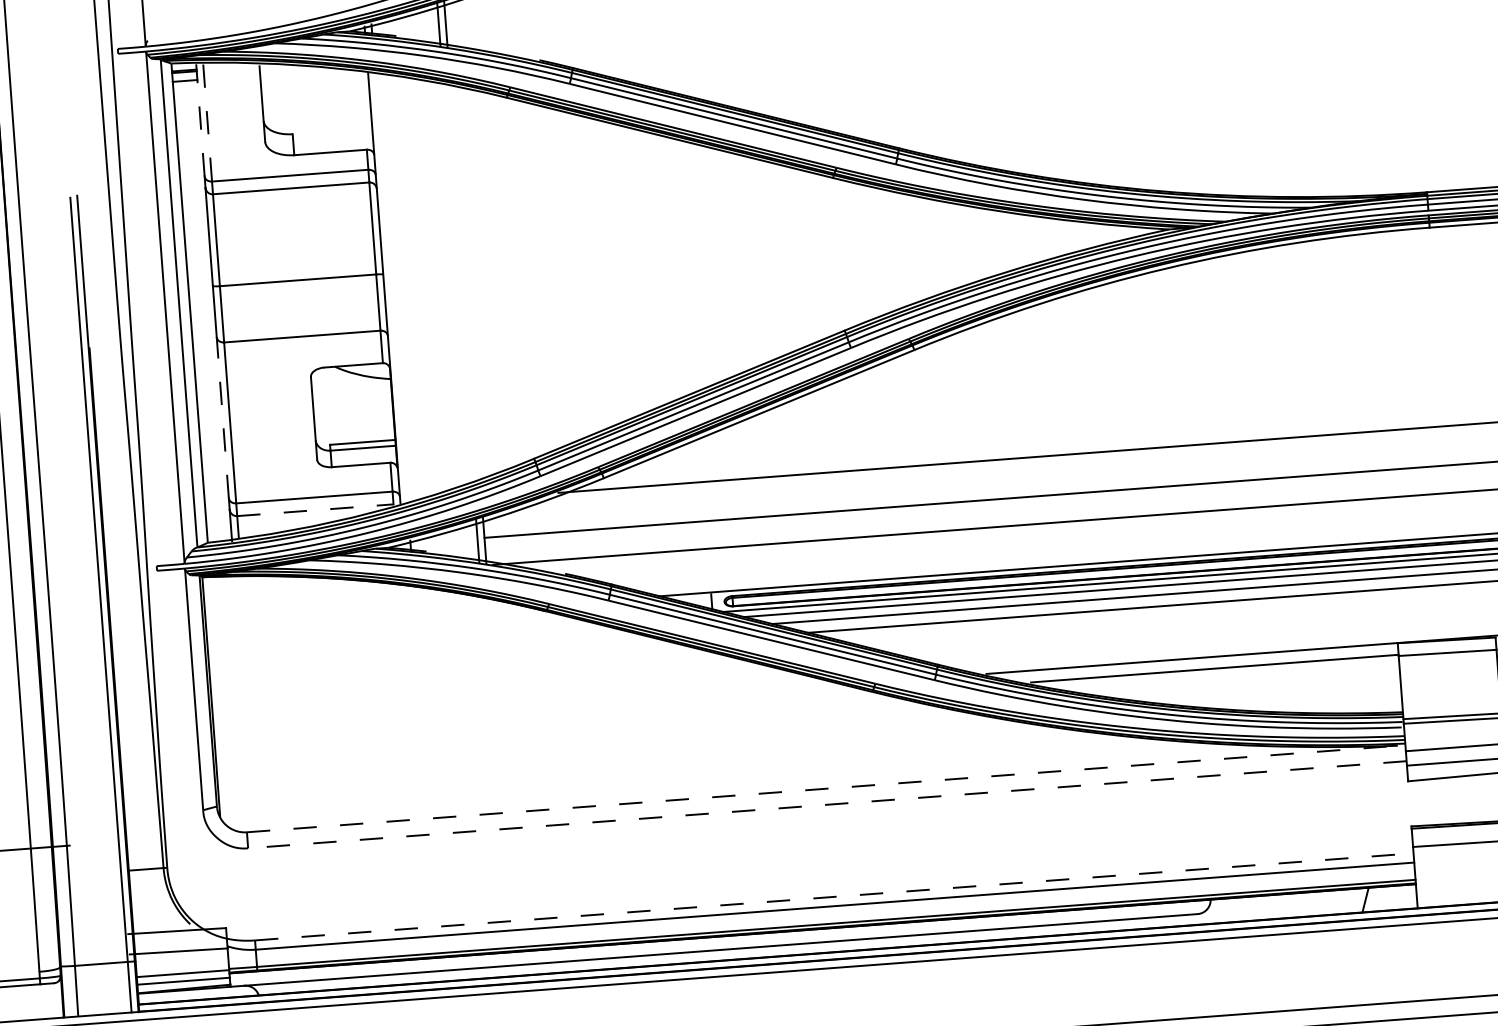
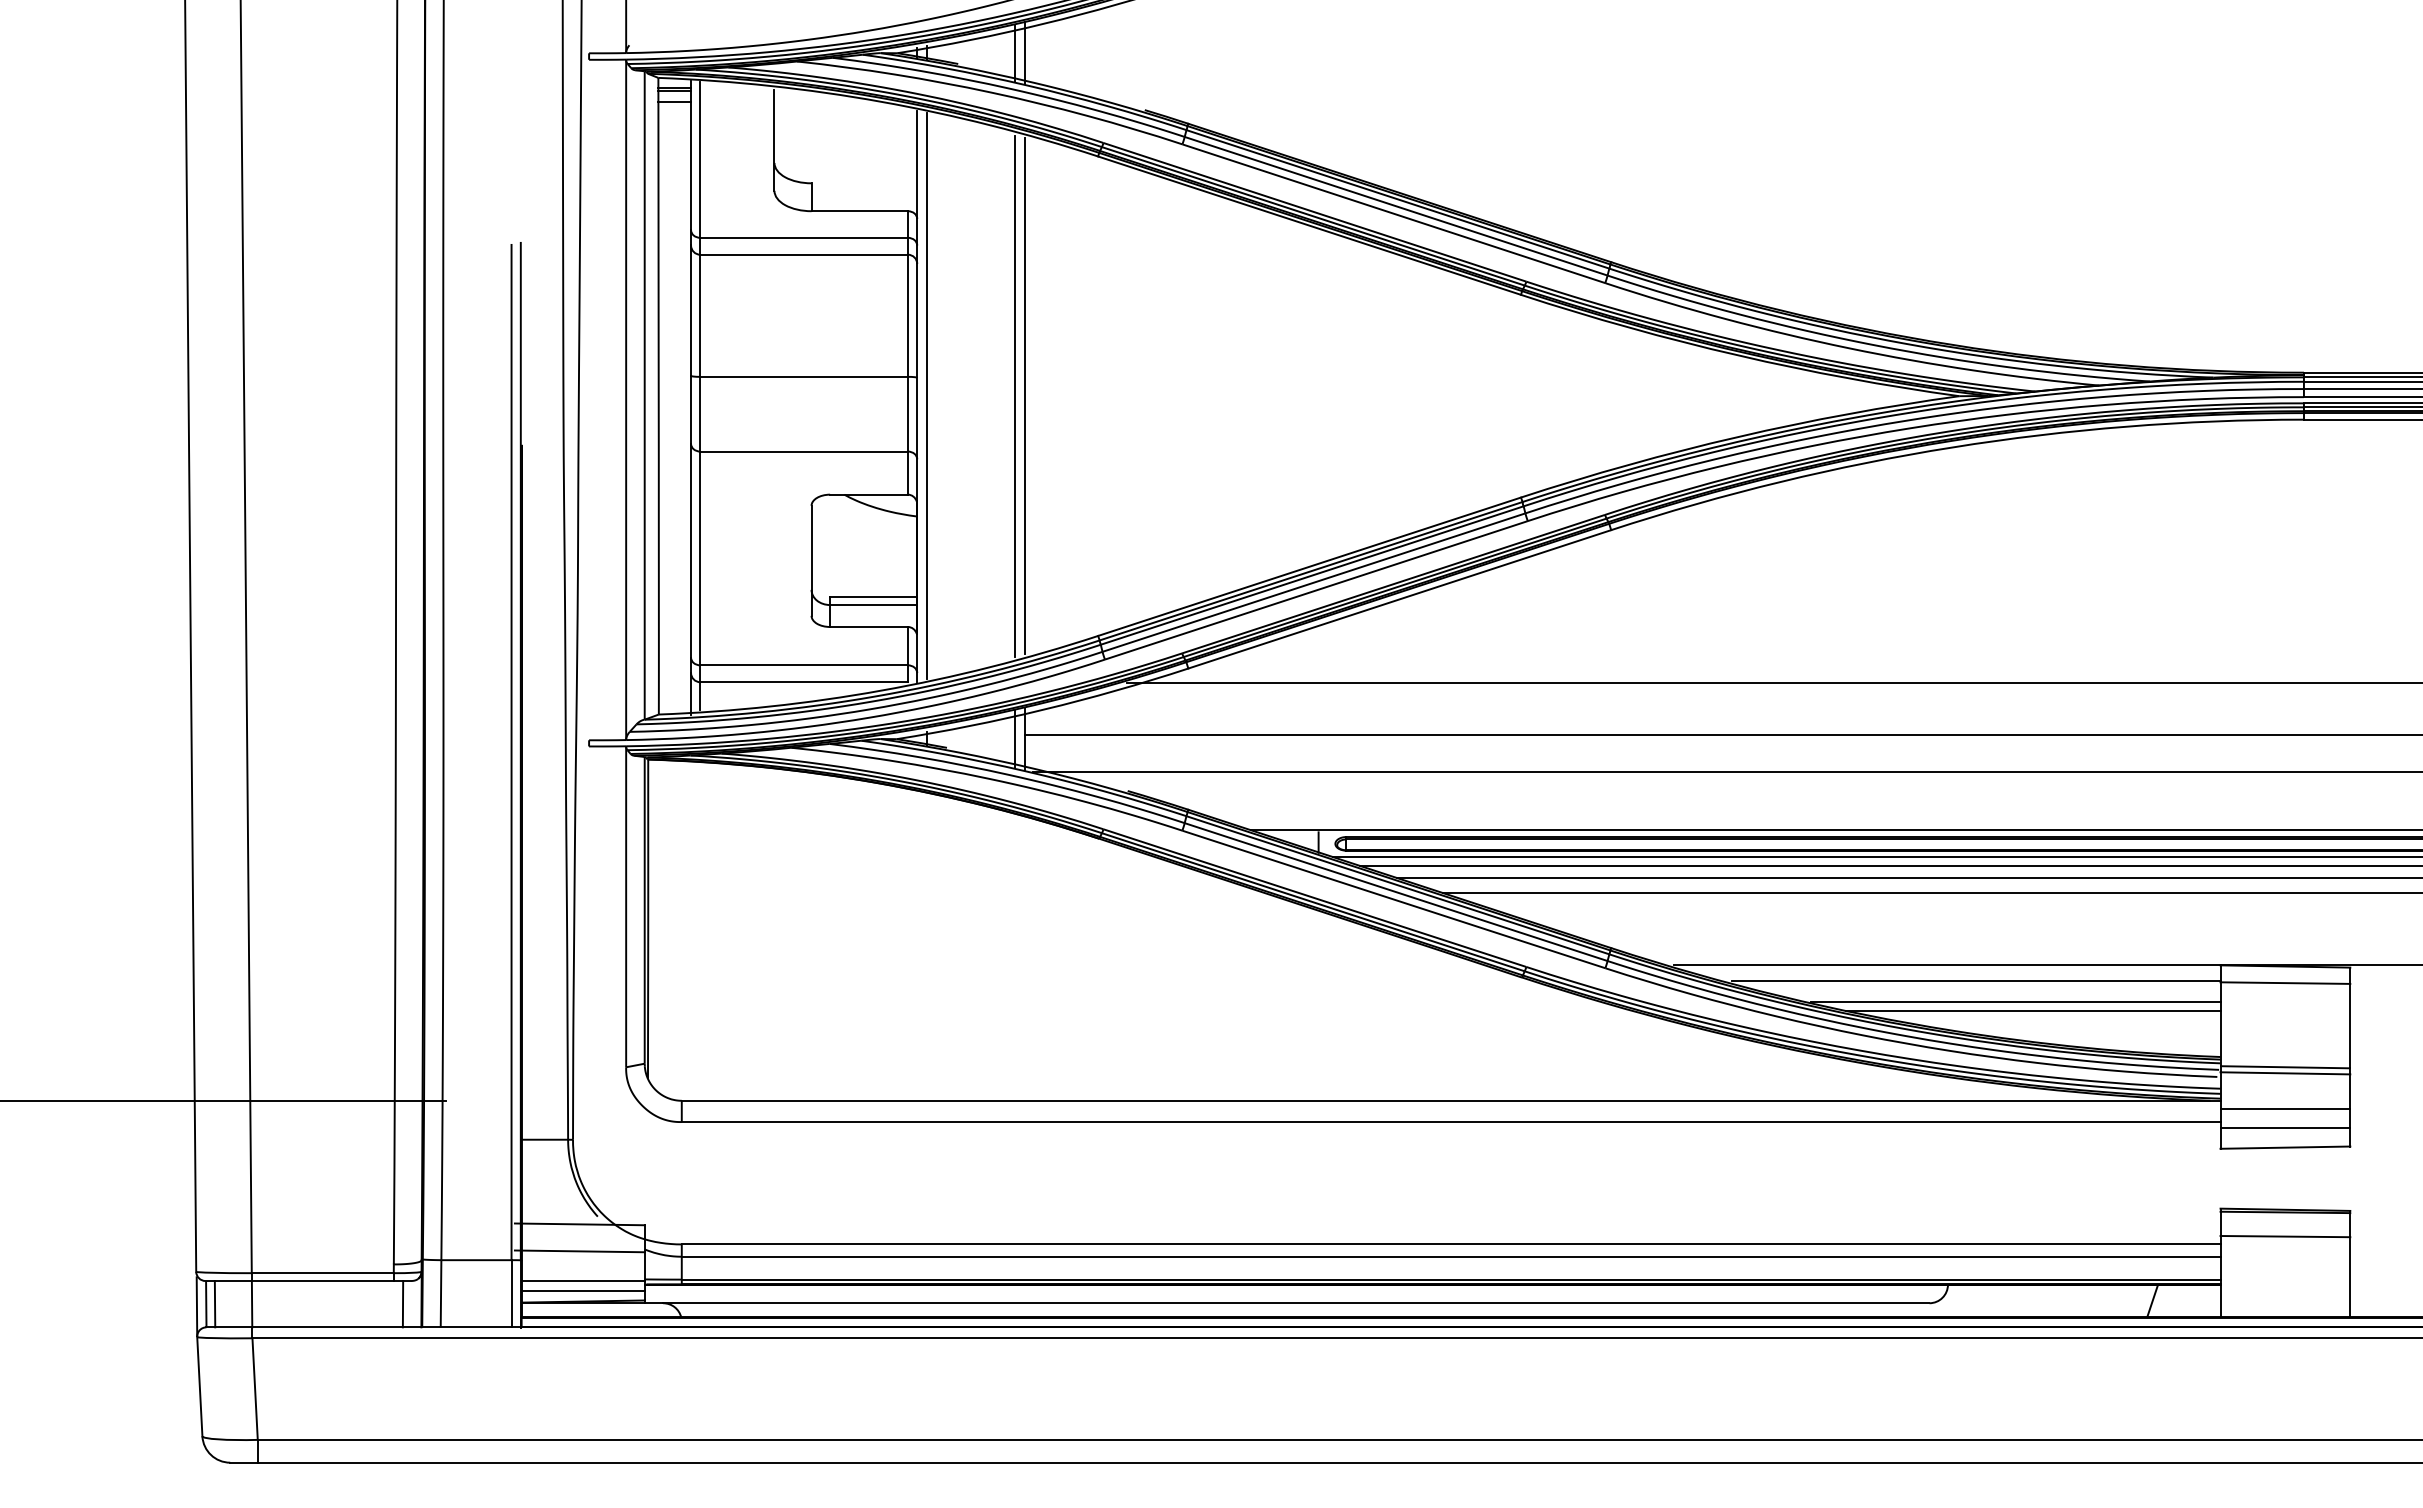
line: (200, 120) -> (691, 155), dashed -> solid
line: (207, 123) -> (700, 160), dashed -> solid
line: (458, 282) -> (1015, 395), added
line: (465, 282) -> (1024, 396), added
line: (391, 288) -> (926, 396), added
line: (223, 417) -> (691, 550), dashed -> solid
line: (315, 510) -> (804, 682), dashed -> solid
line: (1245, 682) -> (2015, 1001), added
line: (1259, 687) -> (2033, 1010), added
line: (826, 788) -> (1451, 1100), dashed -> solid
line: (826, 805) -> (1450, 1122), dashed -> solid
line: (834, 896) -> (1451, 1244), dashed -> solid
line: (48, 1001) -> (402, 1304), added

